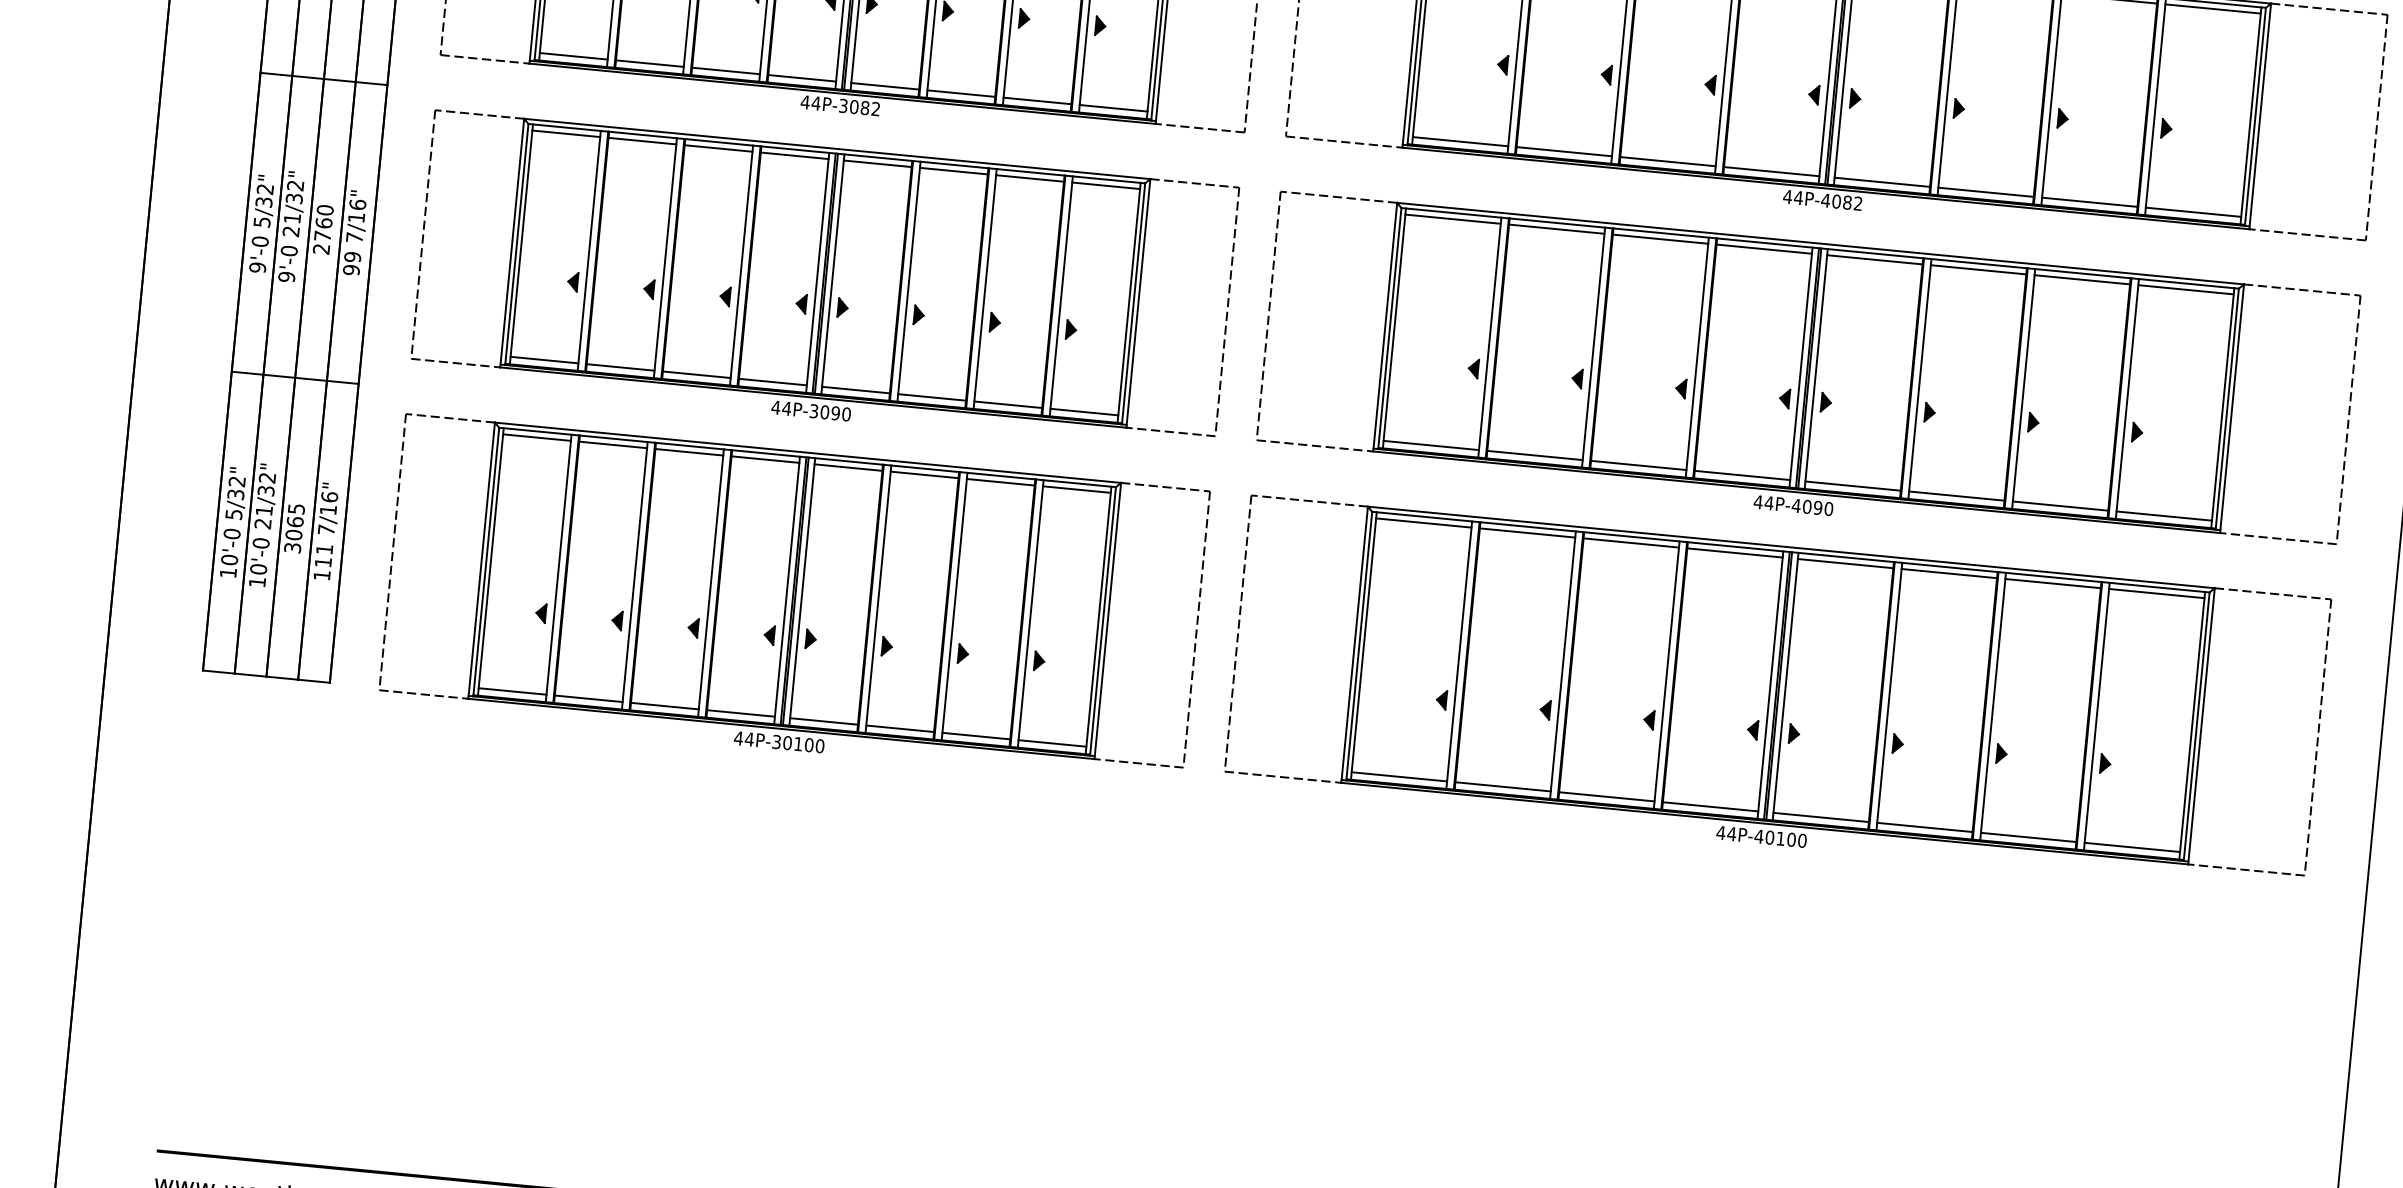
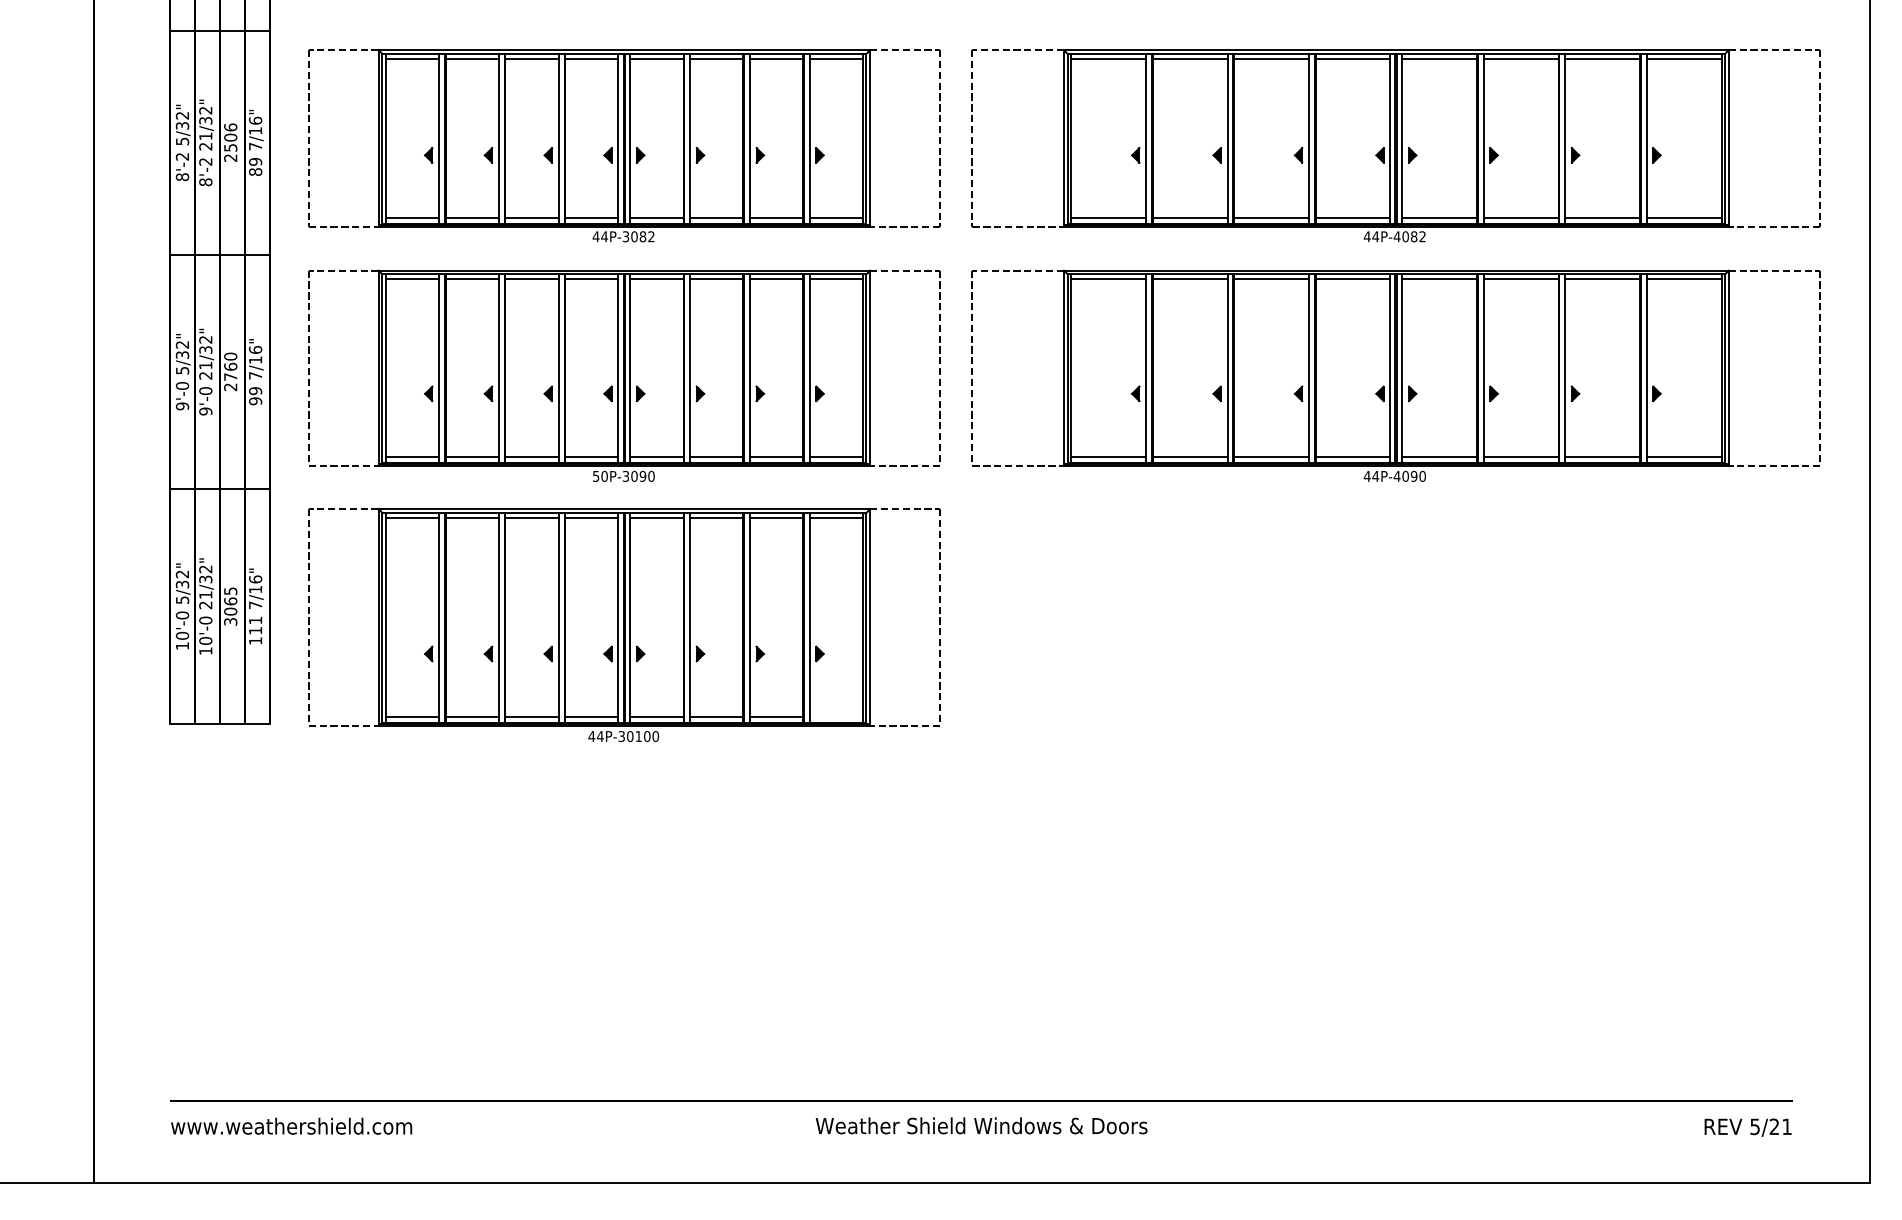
text: (781, 406) -> (600, 475), 44P-3090 -> 50P-3090
part: (1776, 694) -> (1395, 624), removed
line: (1051, 742) -> (835, 716), removed

